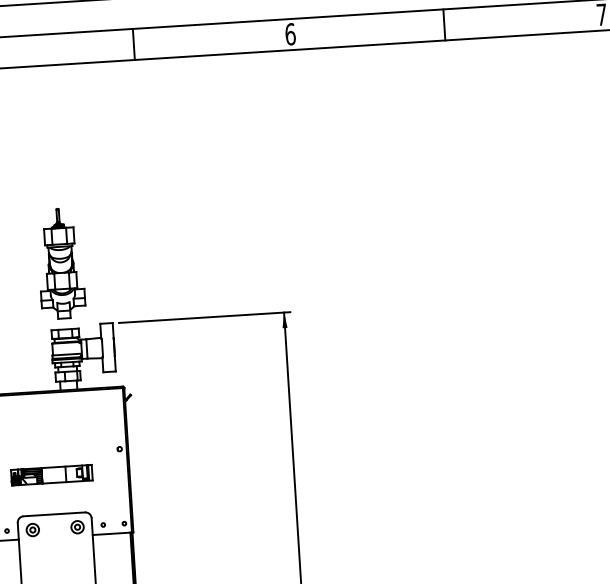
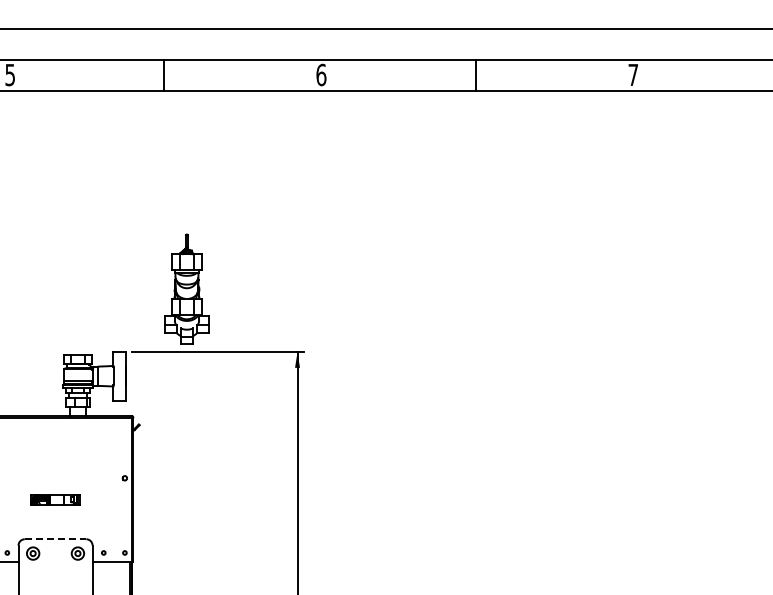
part: (60, 262) -> (186, 288), moved
part: (51, 474) -> (55, 499), size x0.6
line: (54, 514) -> (55, 539), solid -> dashed

